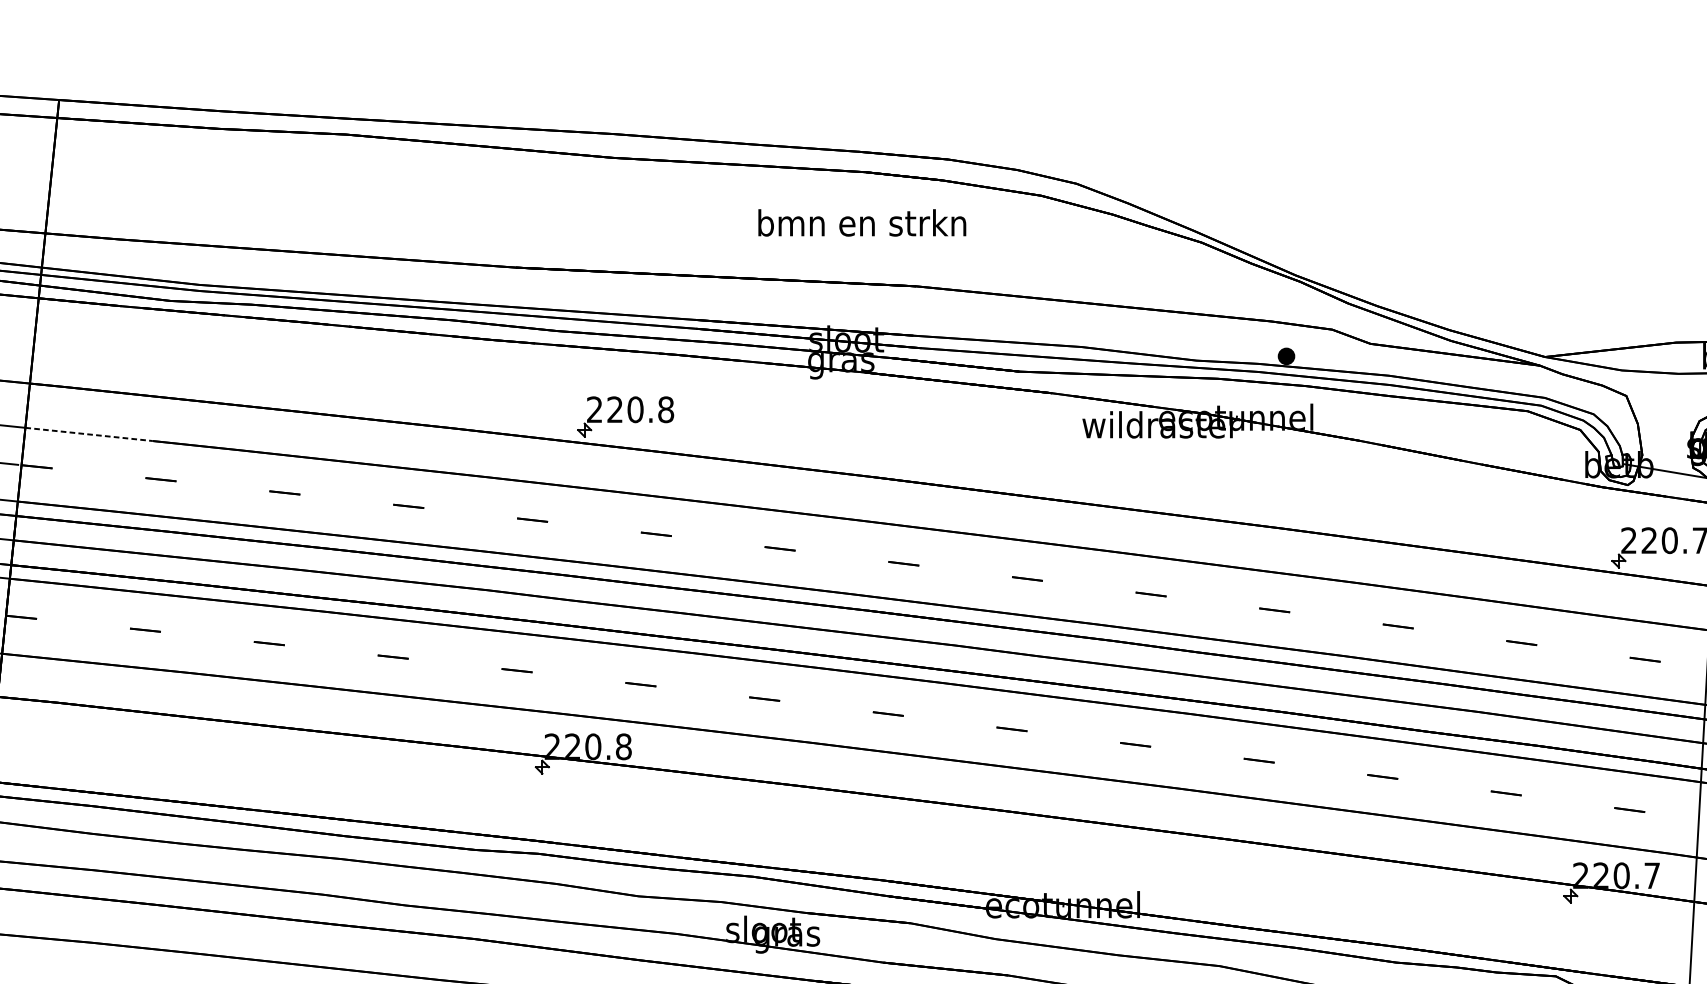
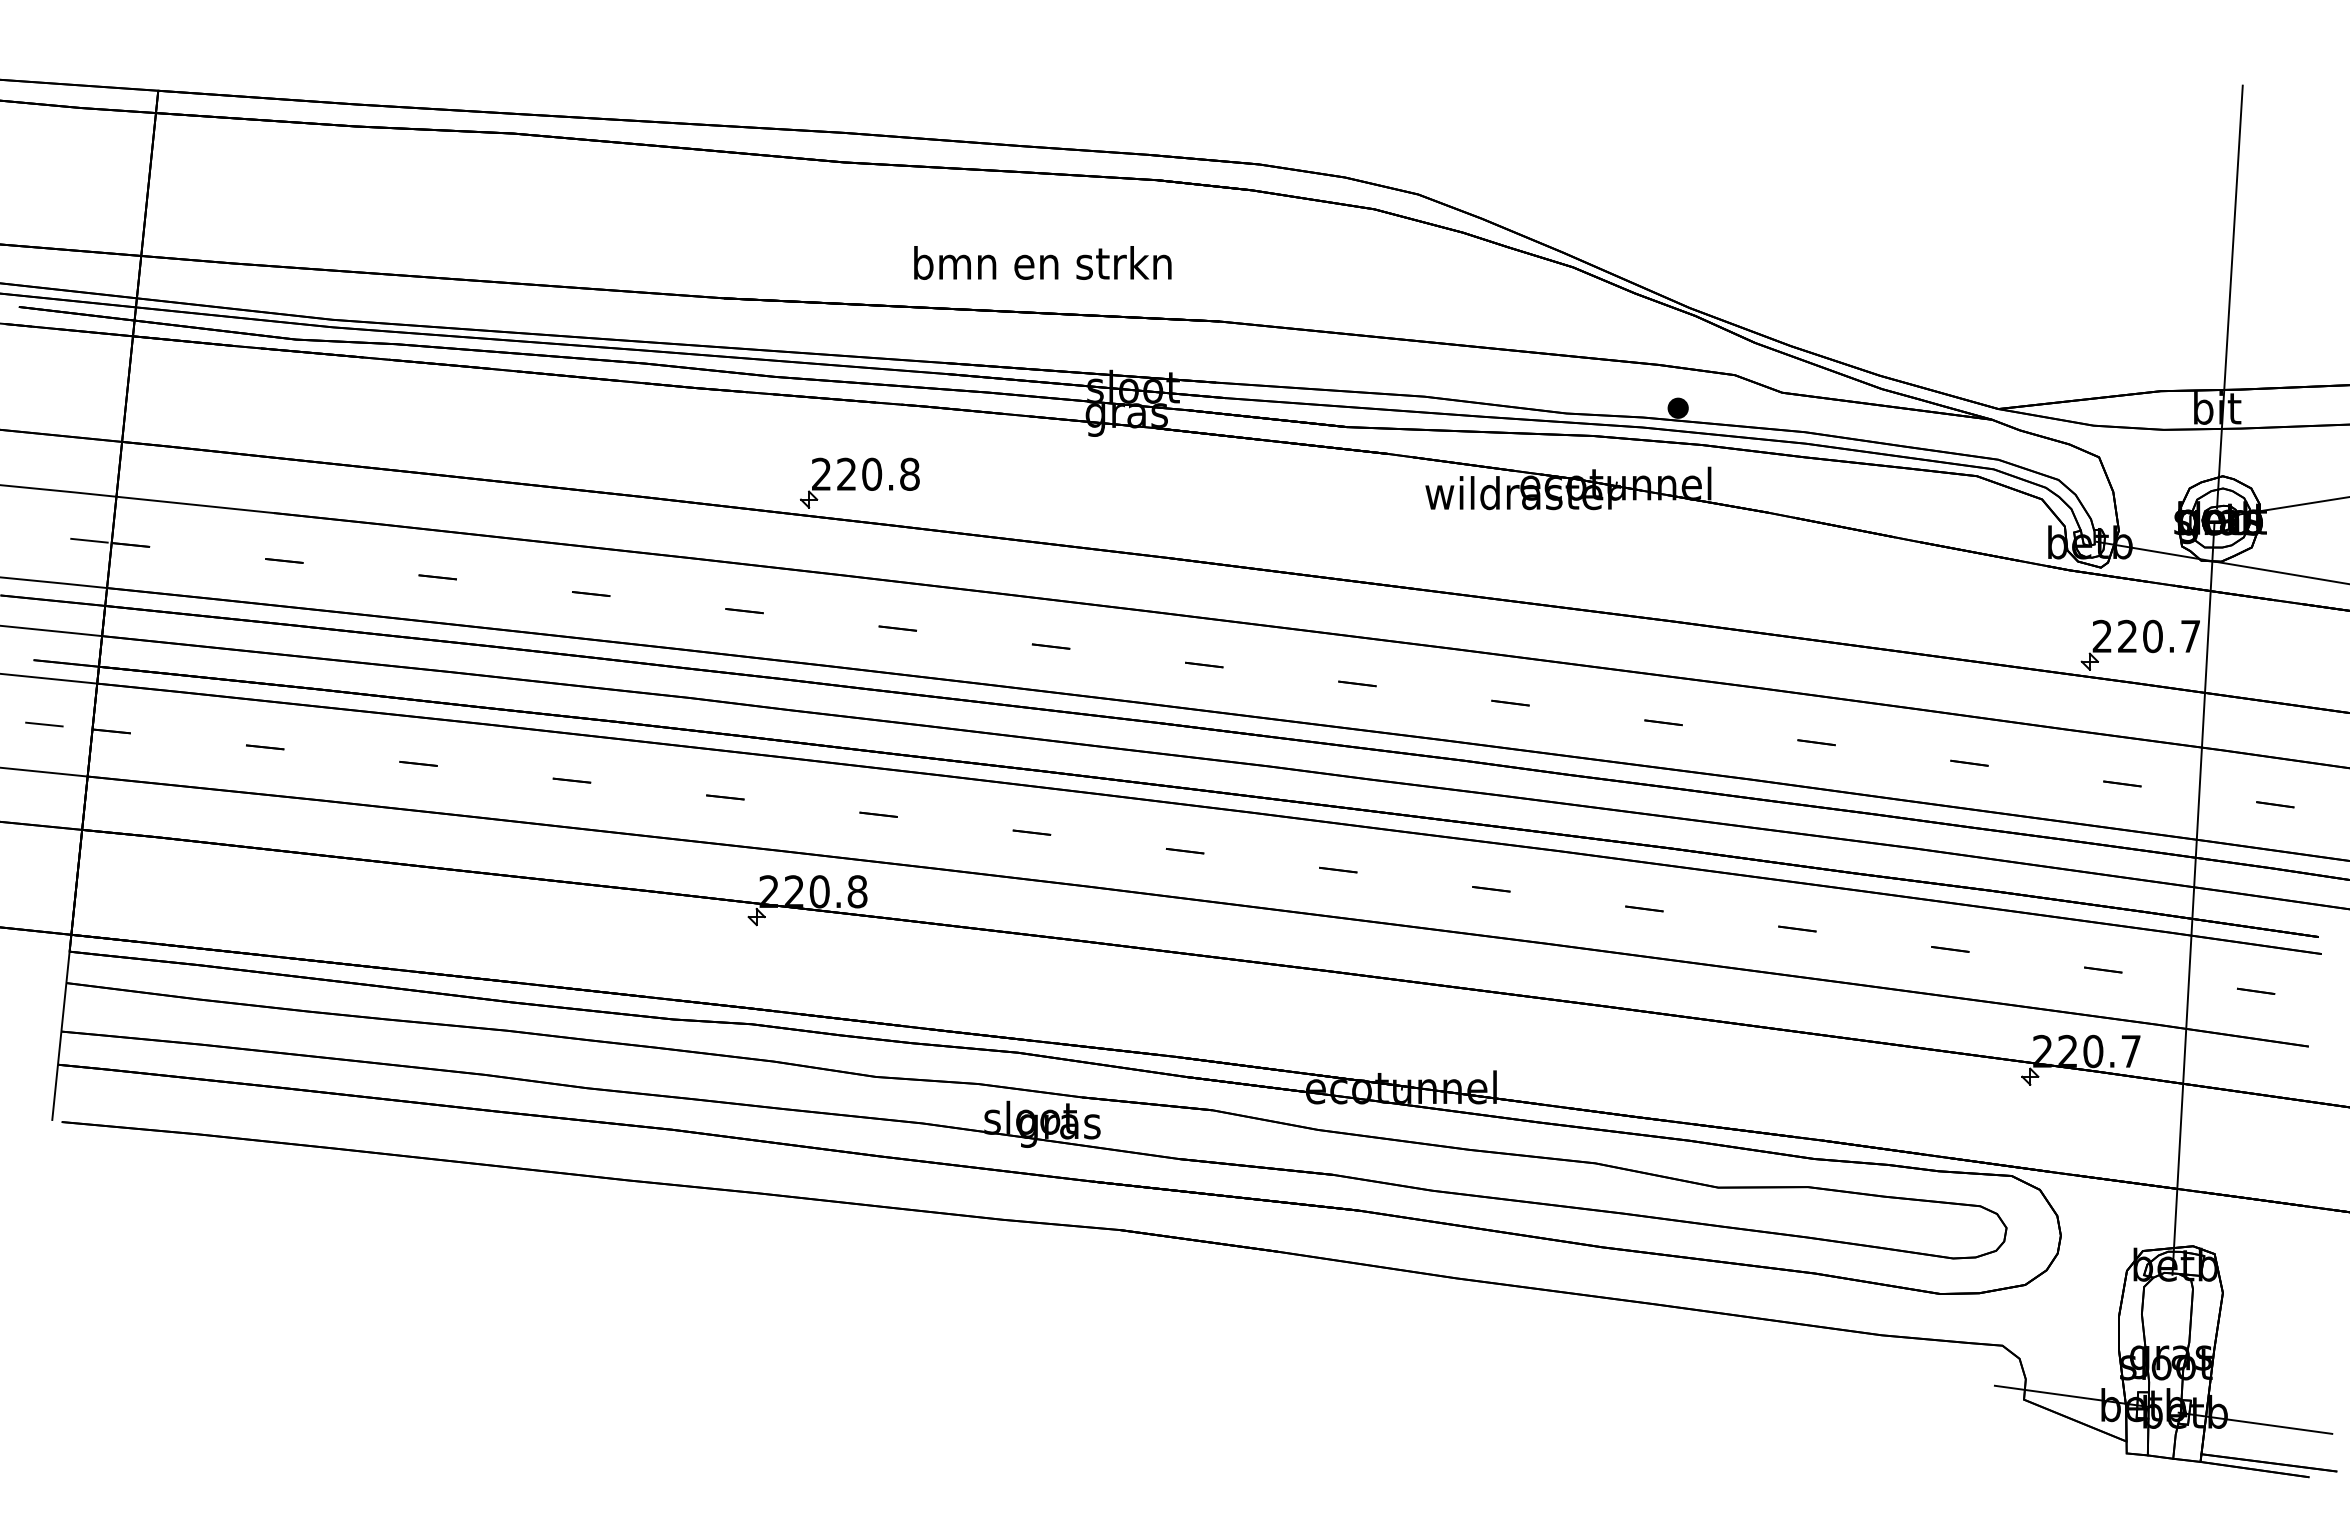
text: (862, 222) -> (1042, 262), moved
line: (89, 434) -> (195, 504), dashed -> solid

